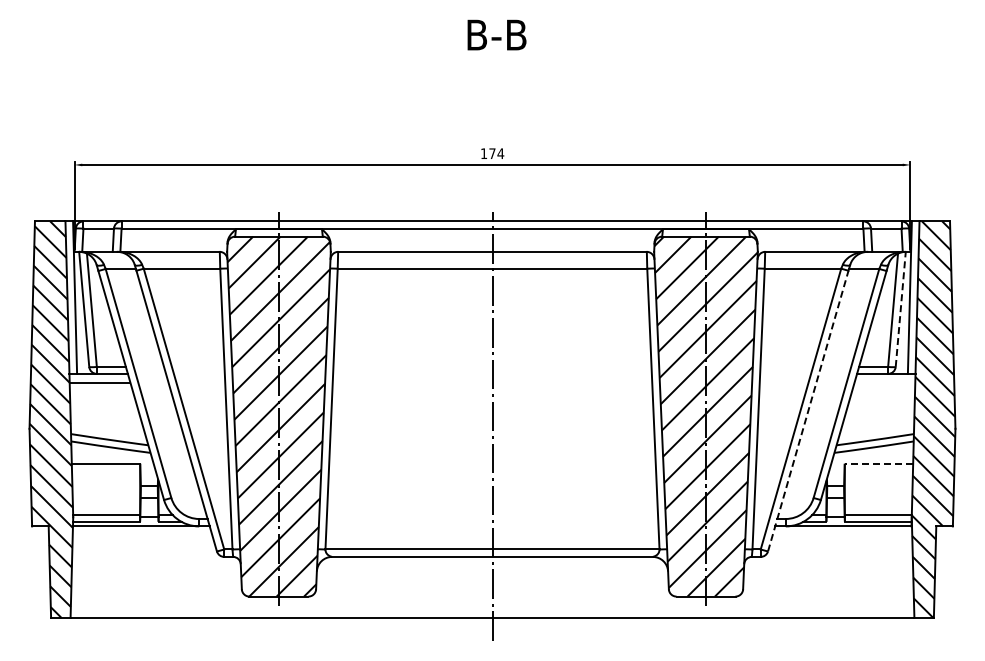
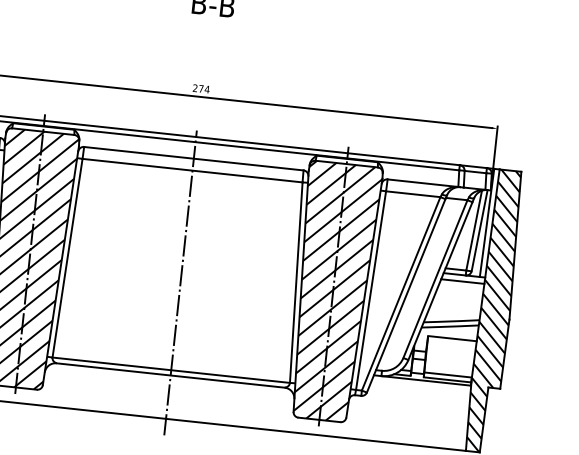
text: (483, 153) -> (194, 88), 174 -> 274
line: (900, 309) -> (479, 230), dashed -> solid
line: (884, 382) -> (462, 281), added
line: (808, 410) -> (406, 295), dashed -> solid
line: (878, 463) -> (452, 338), dashed -> solid

